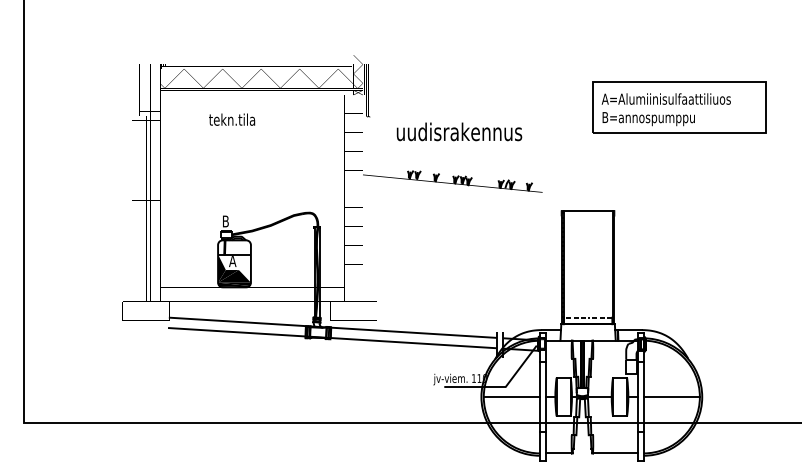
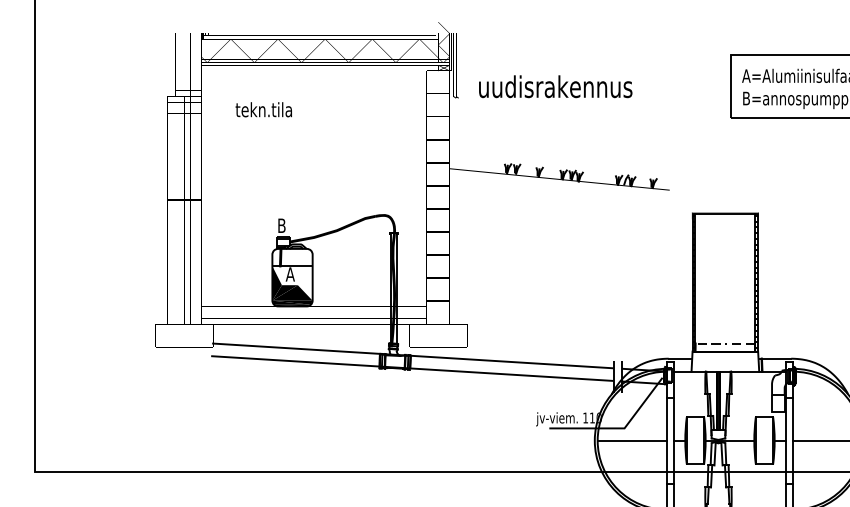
text: (232, 119) -> (264, 109), moved
text: (459, 131) -> (555, 86), moved

